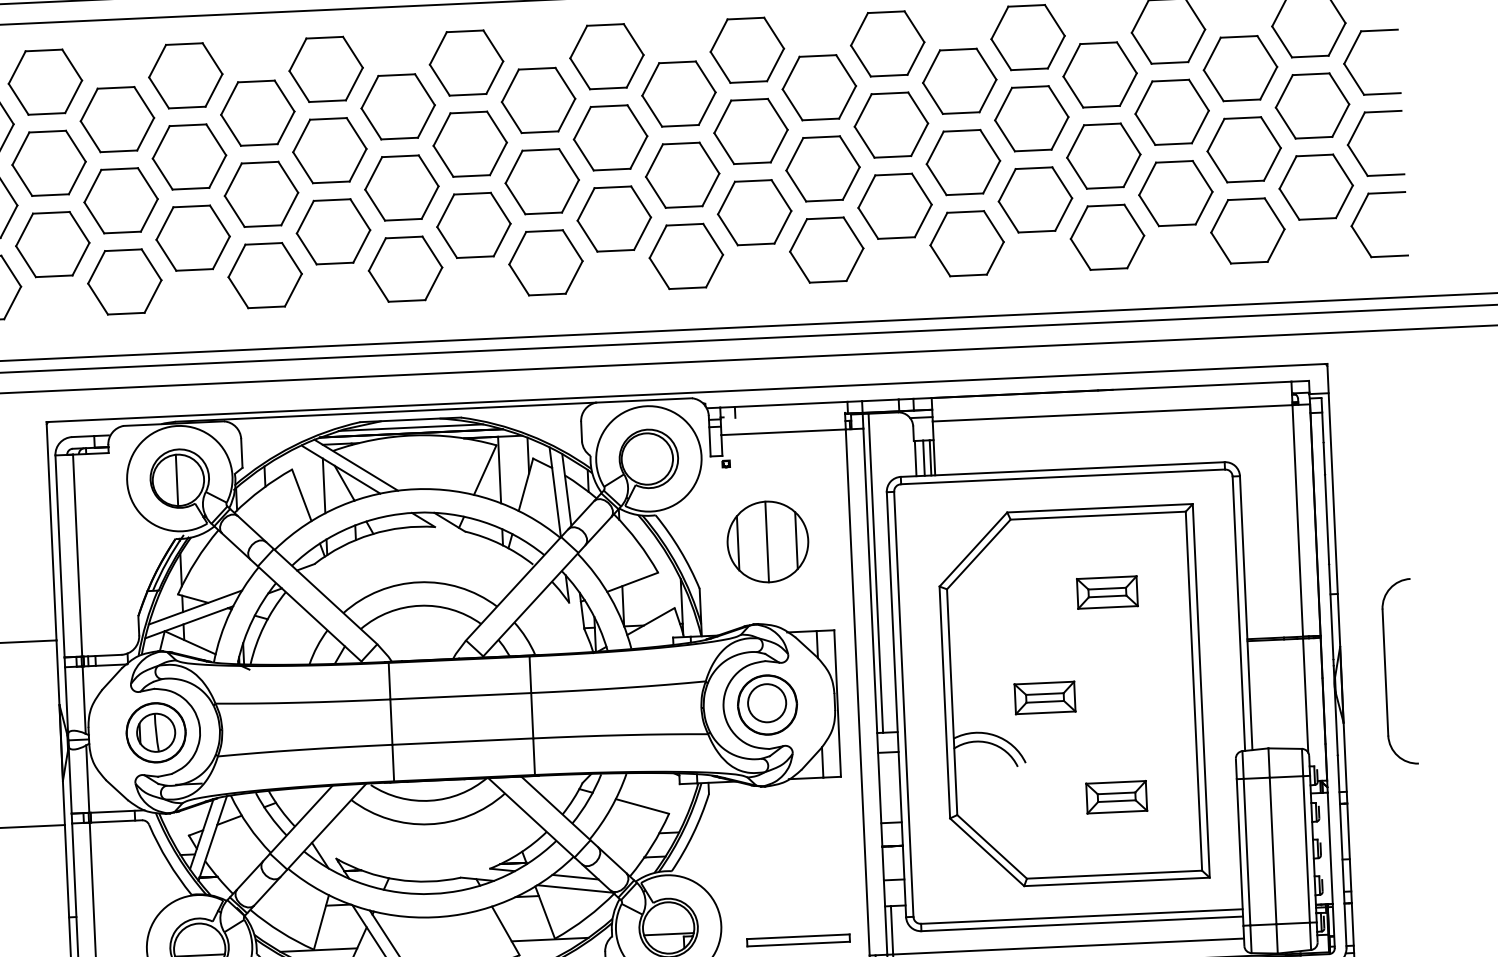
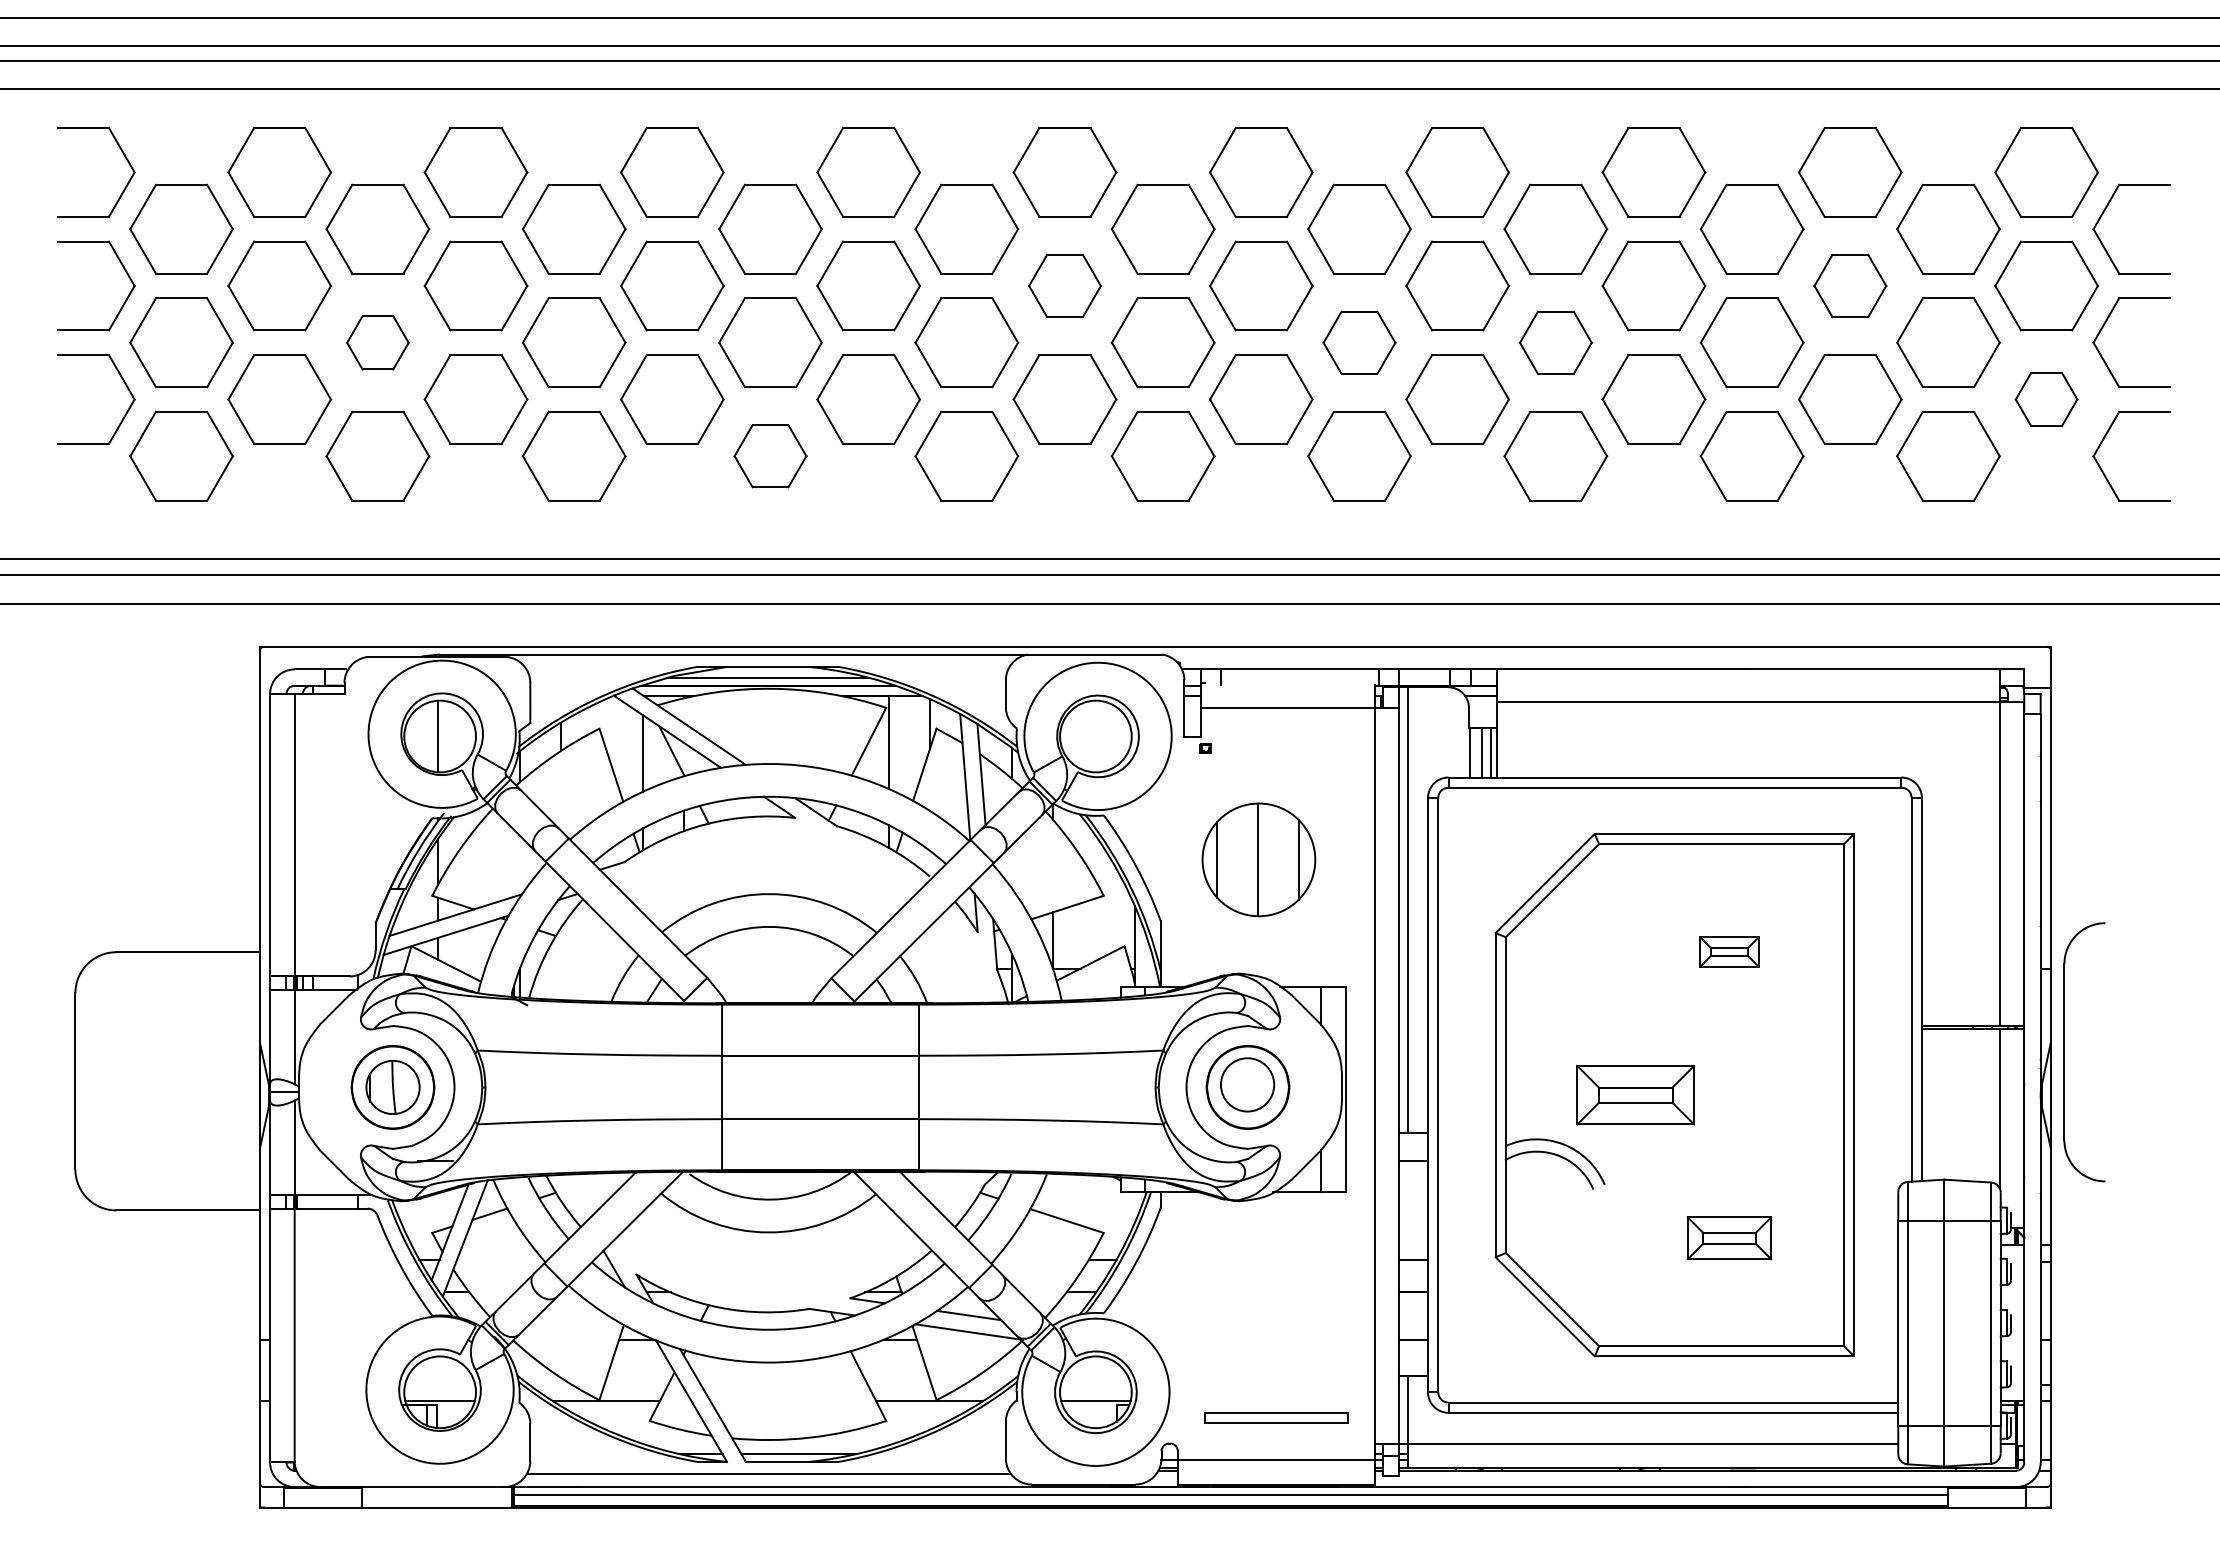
part: (1172, 112) -> (1850, 285), size x0.7
part: (610, 137) -> (1064, 285), size x0.7
part: (963, 162) -> (1555, 342), size x0.7
part: (823, 168) -> (1359, 342), size x0.7
part: (1316, 187) -> (2046, 399), size x0.6
part: (120, 200) -> (377, 342), size x0.6
part: (405, 268) -> (770, 455), size x0.7
part: (1107, 592) -> (1729, 951), size x0.7
part: (1385, 672) -> (2064, 1052), moved
part: (1044, 697) -> (1635, 1094), size x1.4

